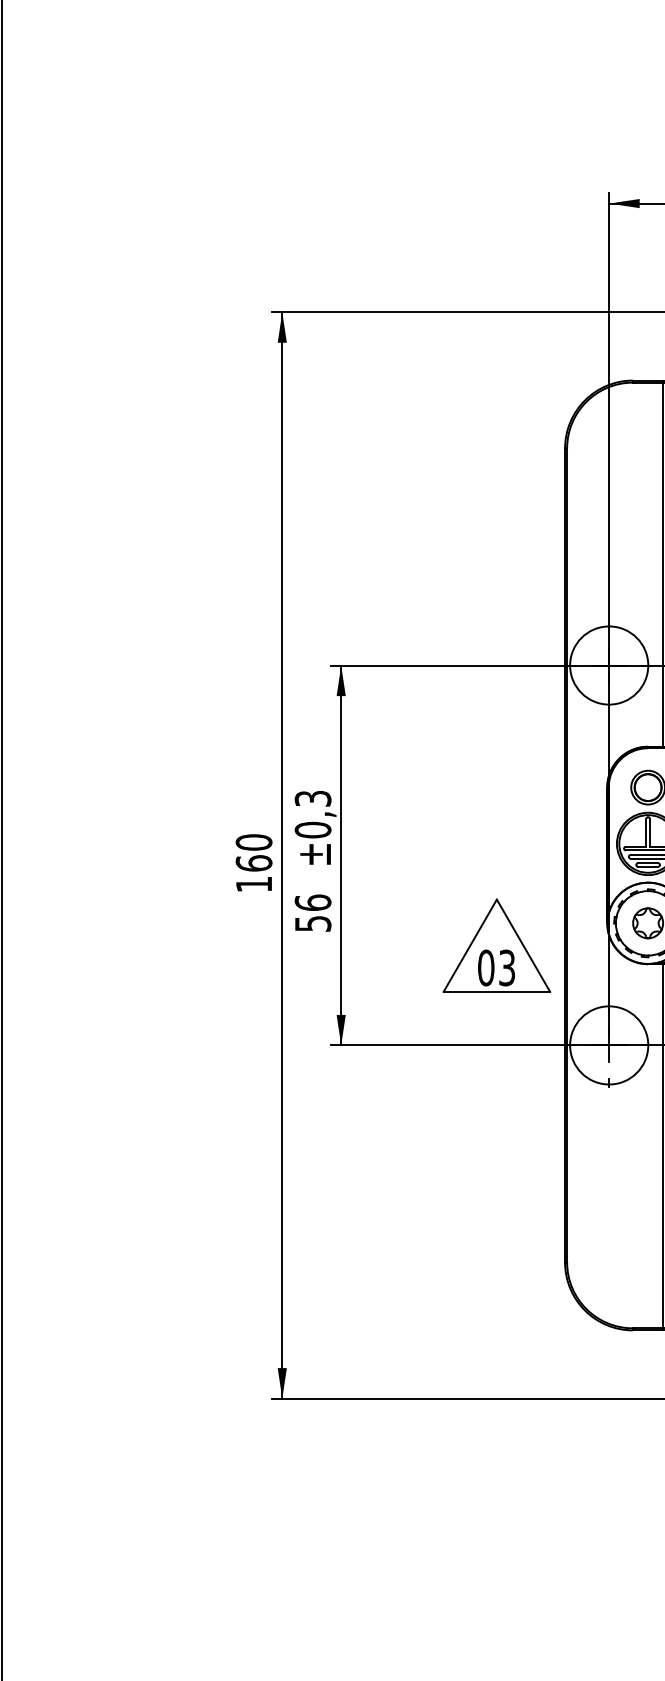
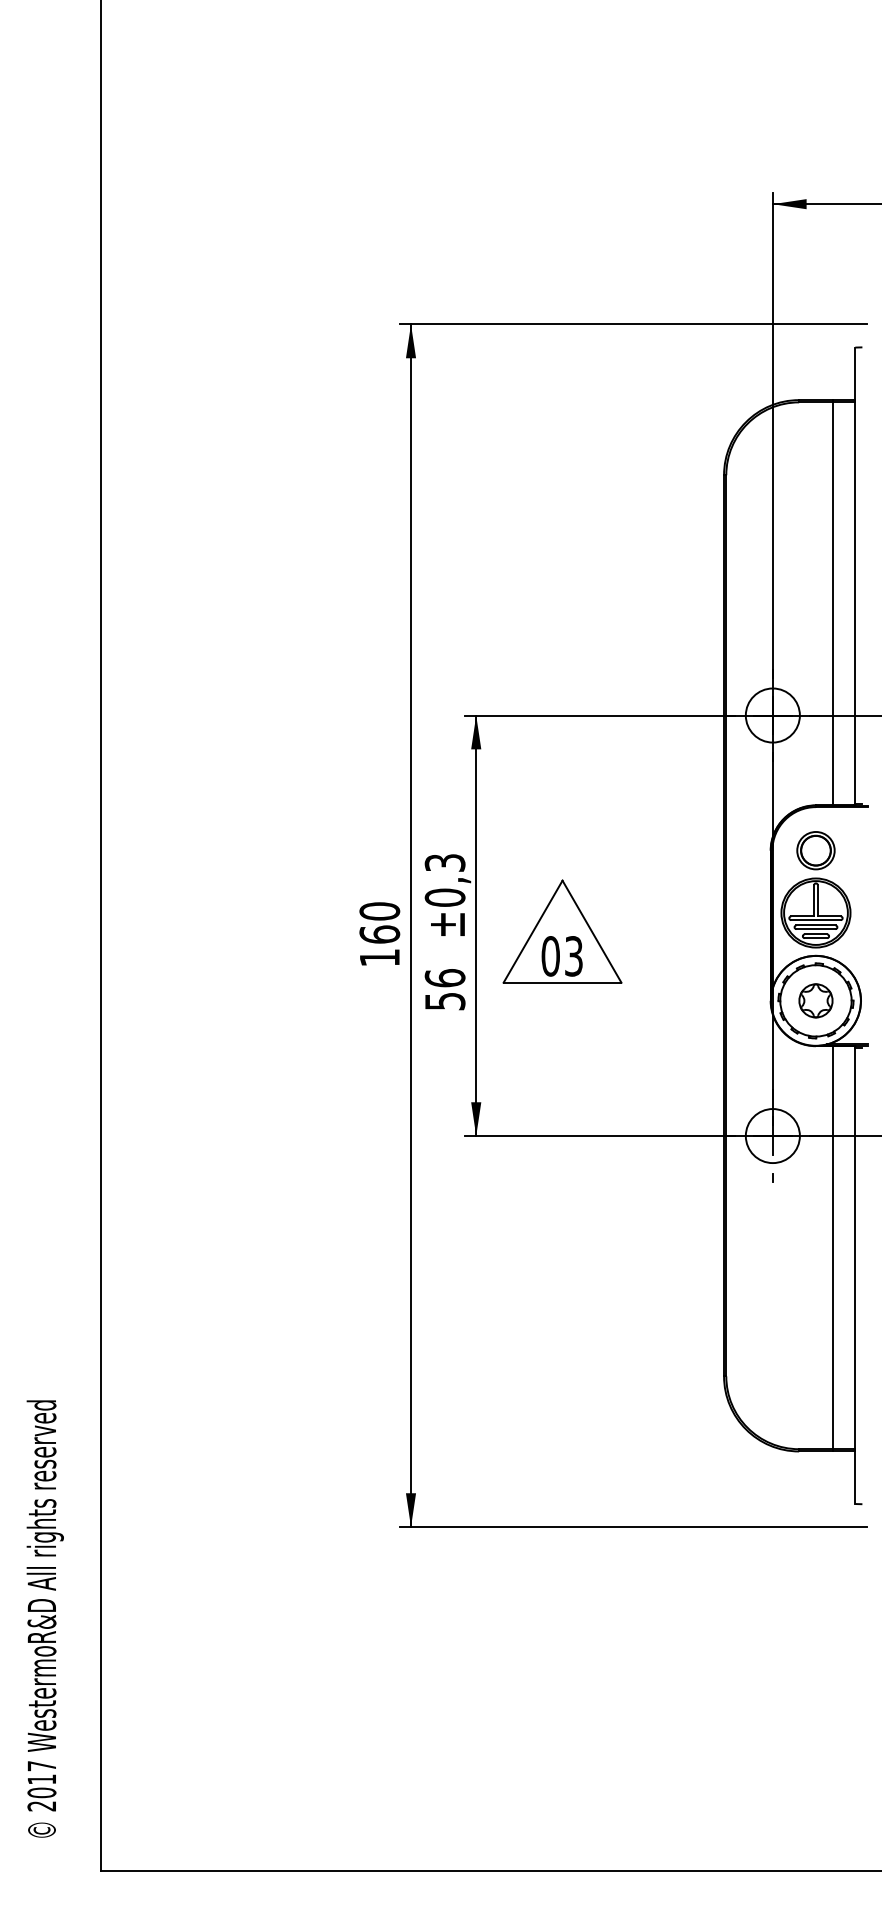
circle: (608, 665) -> (772, 715), size x0.62
part: (496, 945) -> (562, 931), moved
circle: (608, 1045) -> (772, 1136), size x0.62

